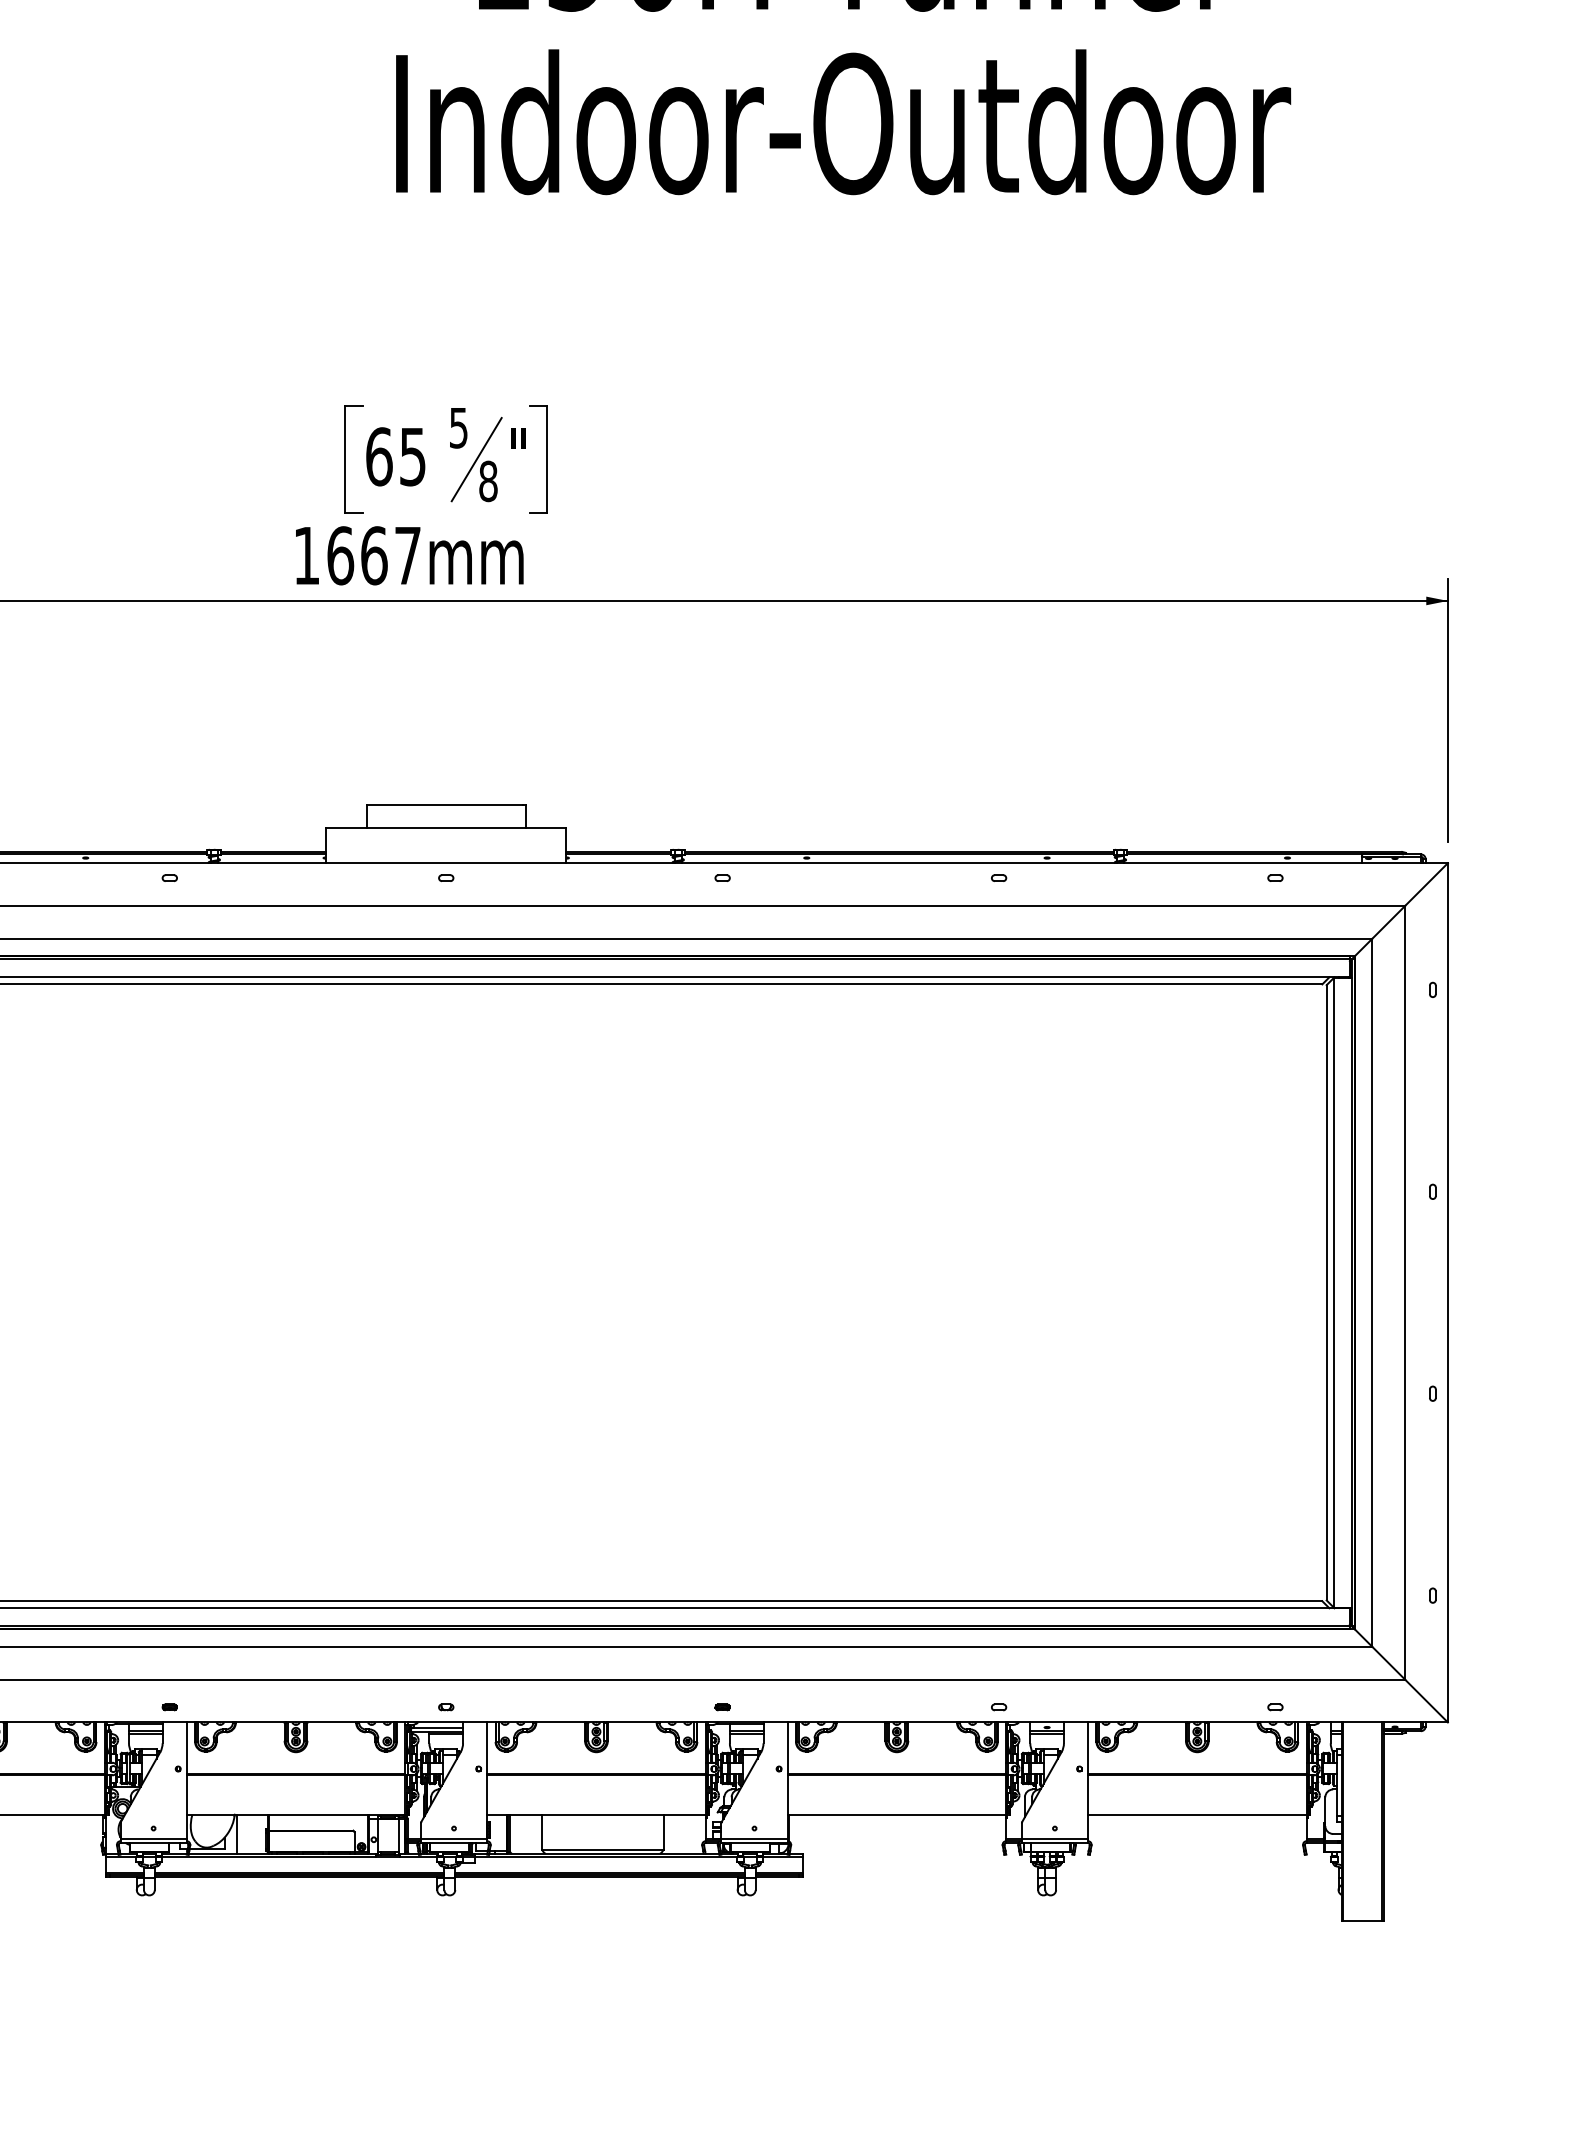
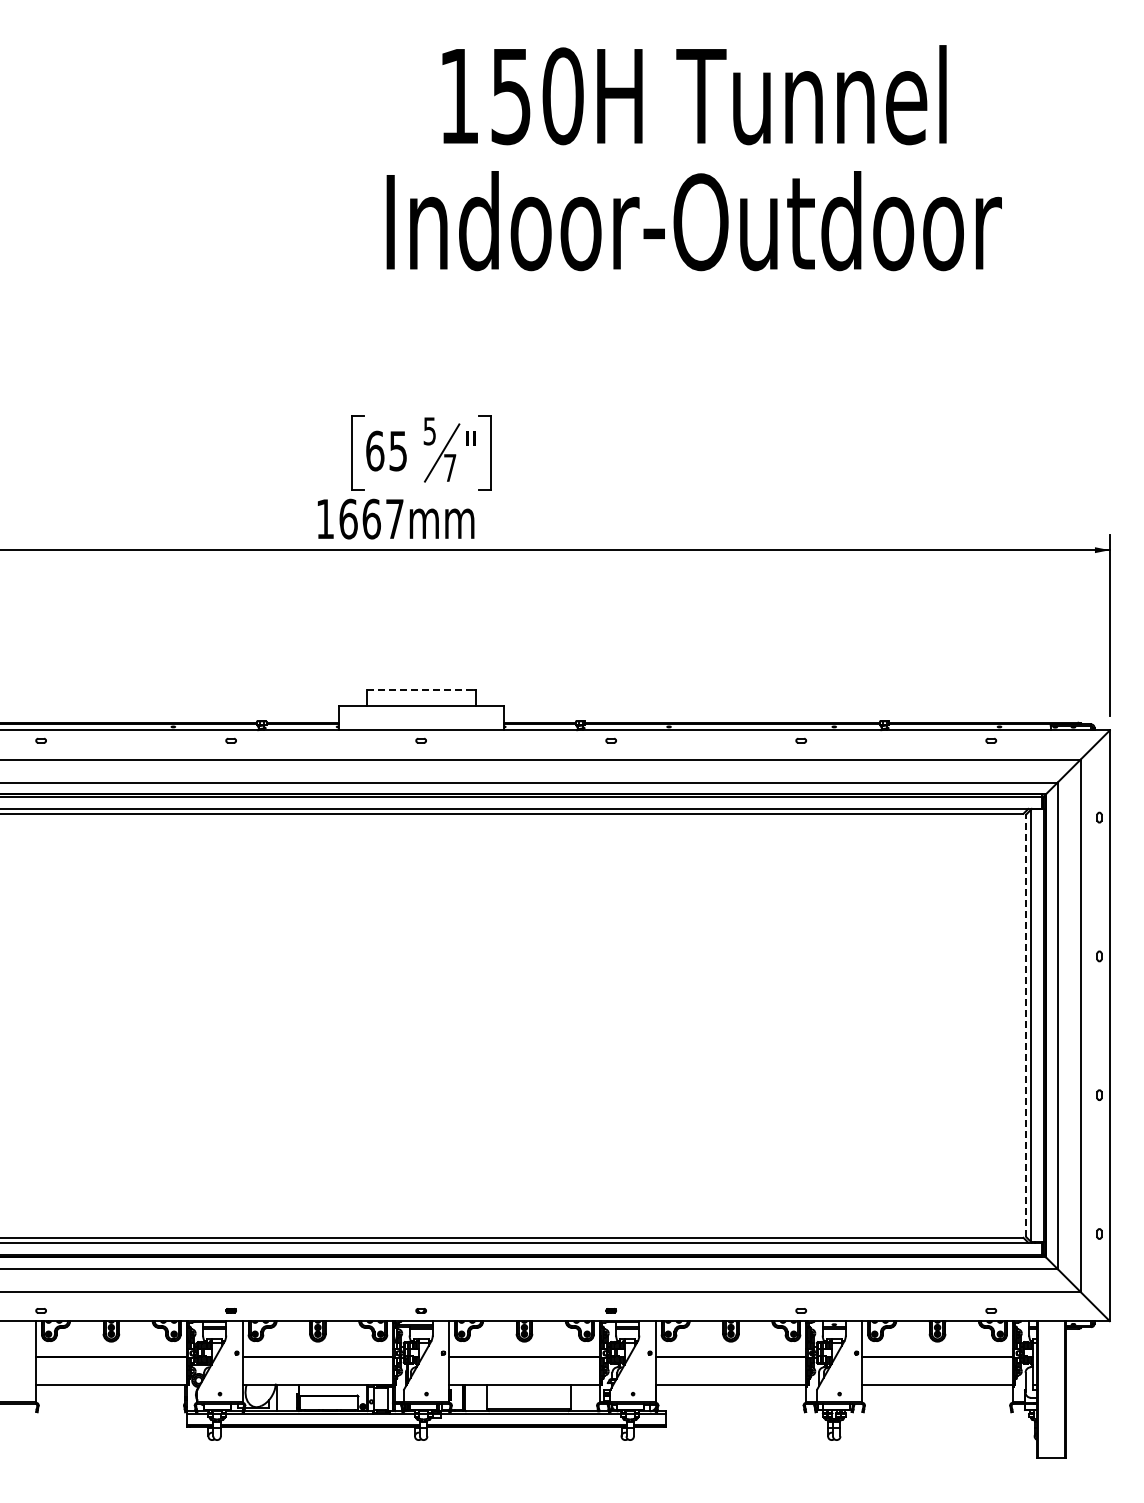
text: (488, 480) -> (450, 467), 8 -> 7
line: (445, 805) -> (420, 690), solid -> dashed
line: (1326, 1292) -> (1026, 1025), solid -> dashed

